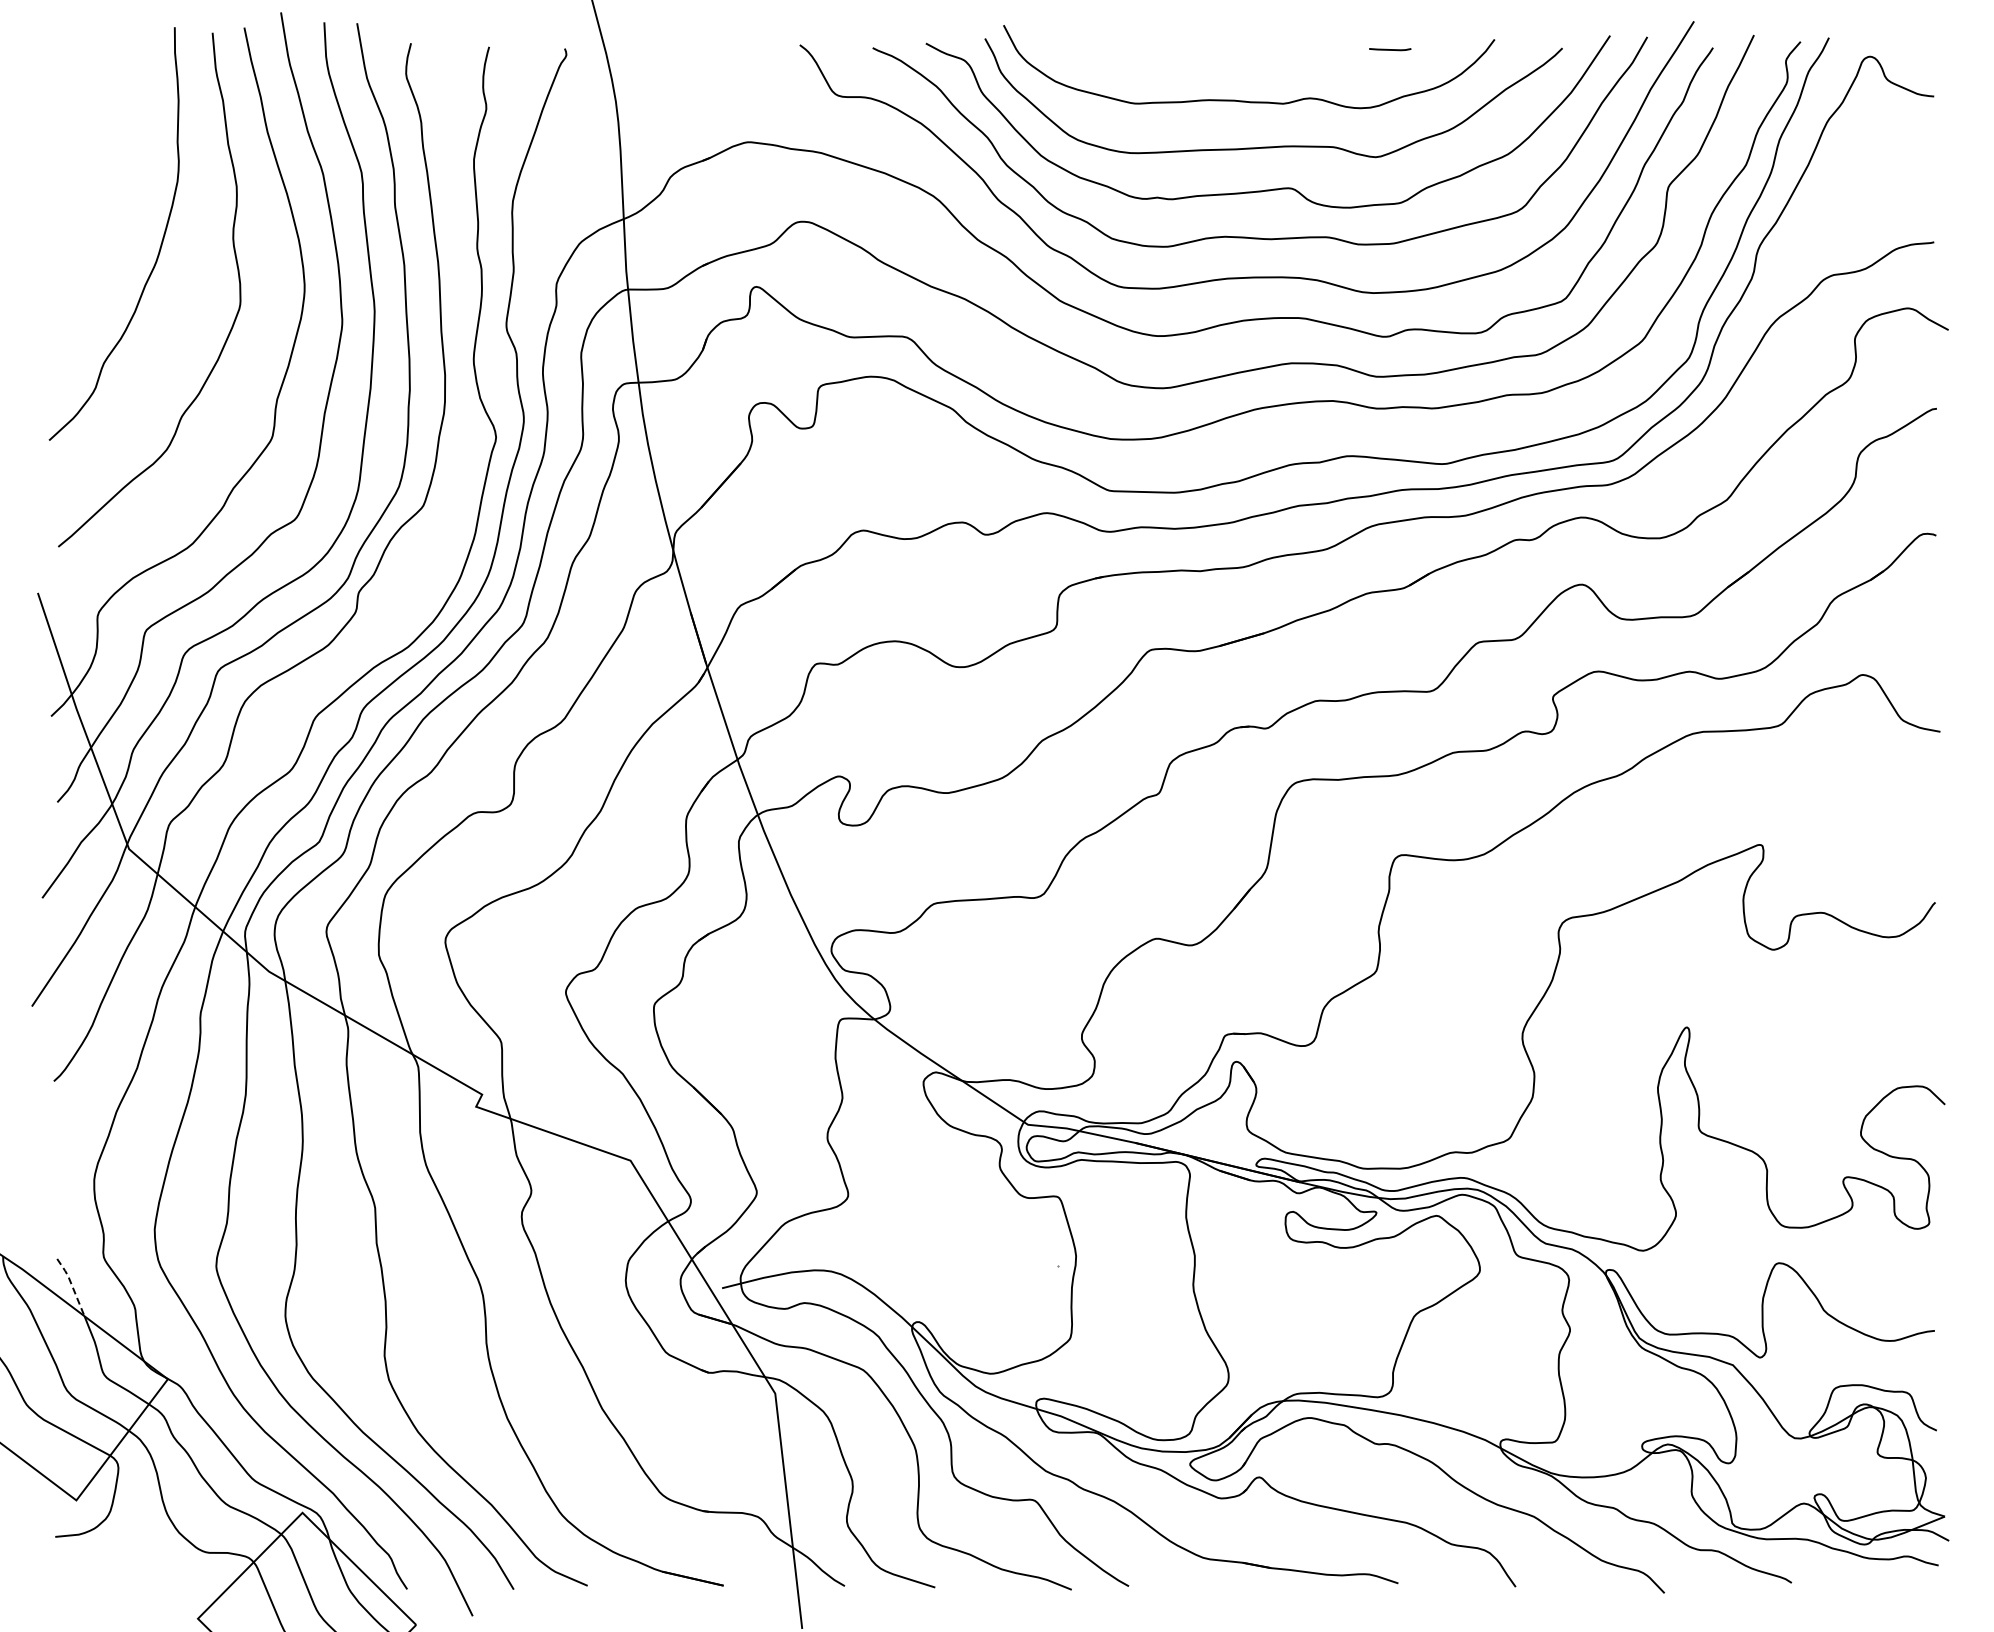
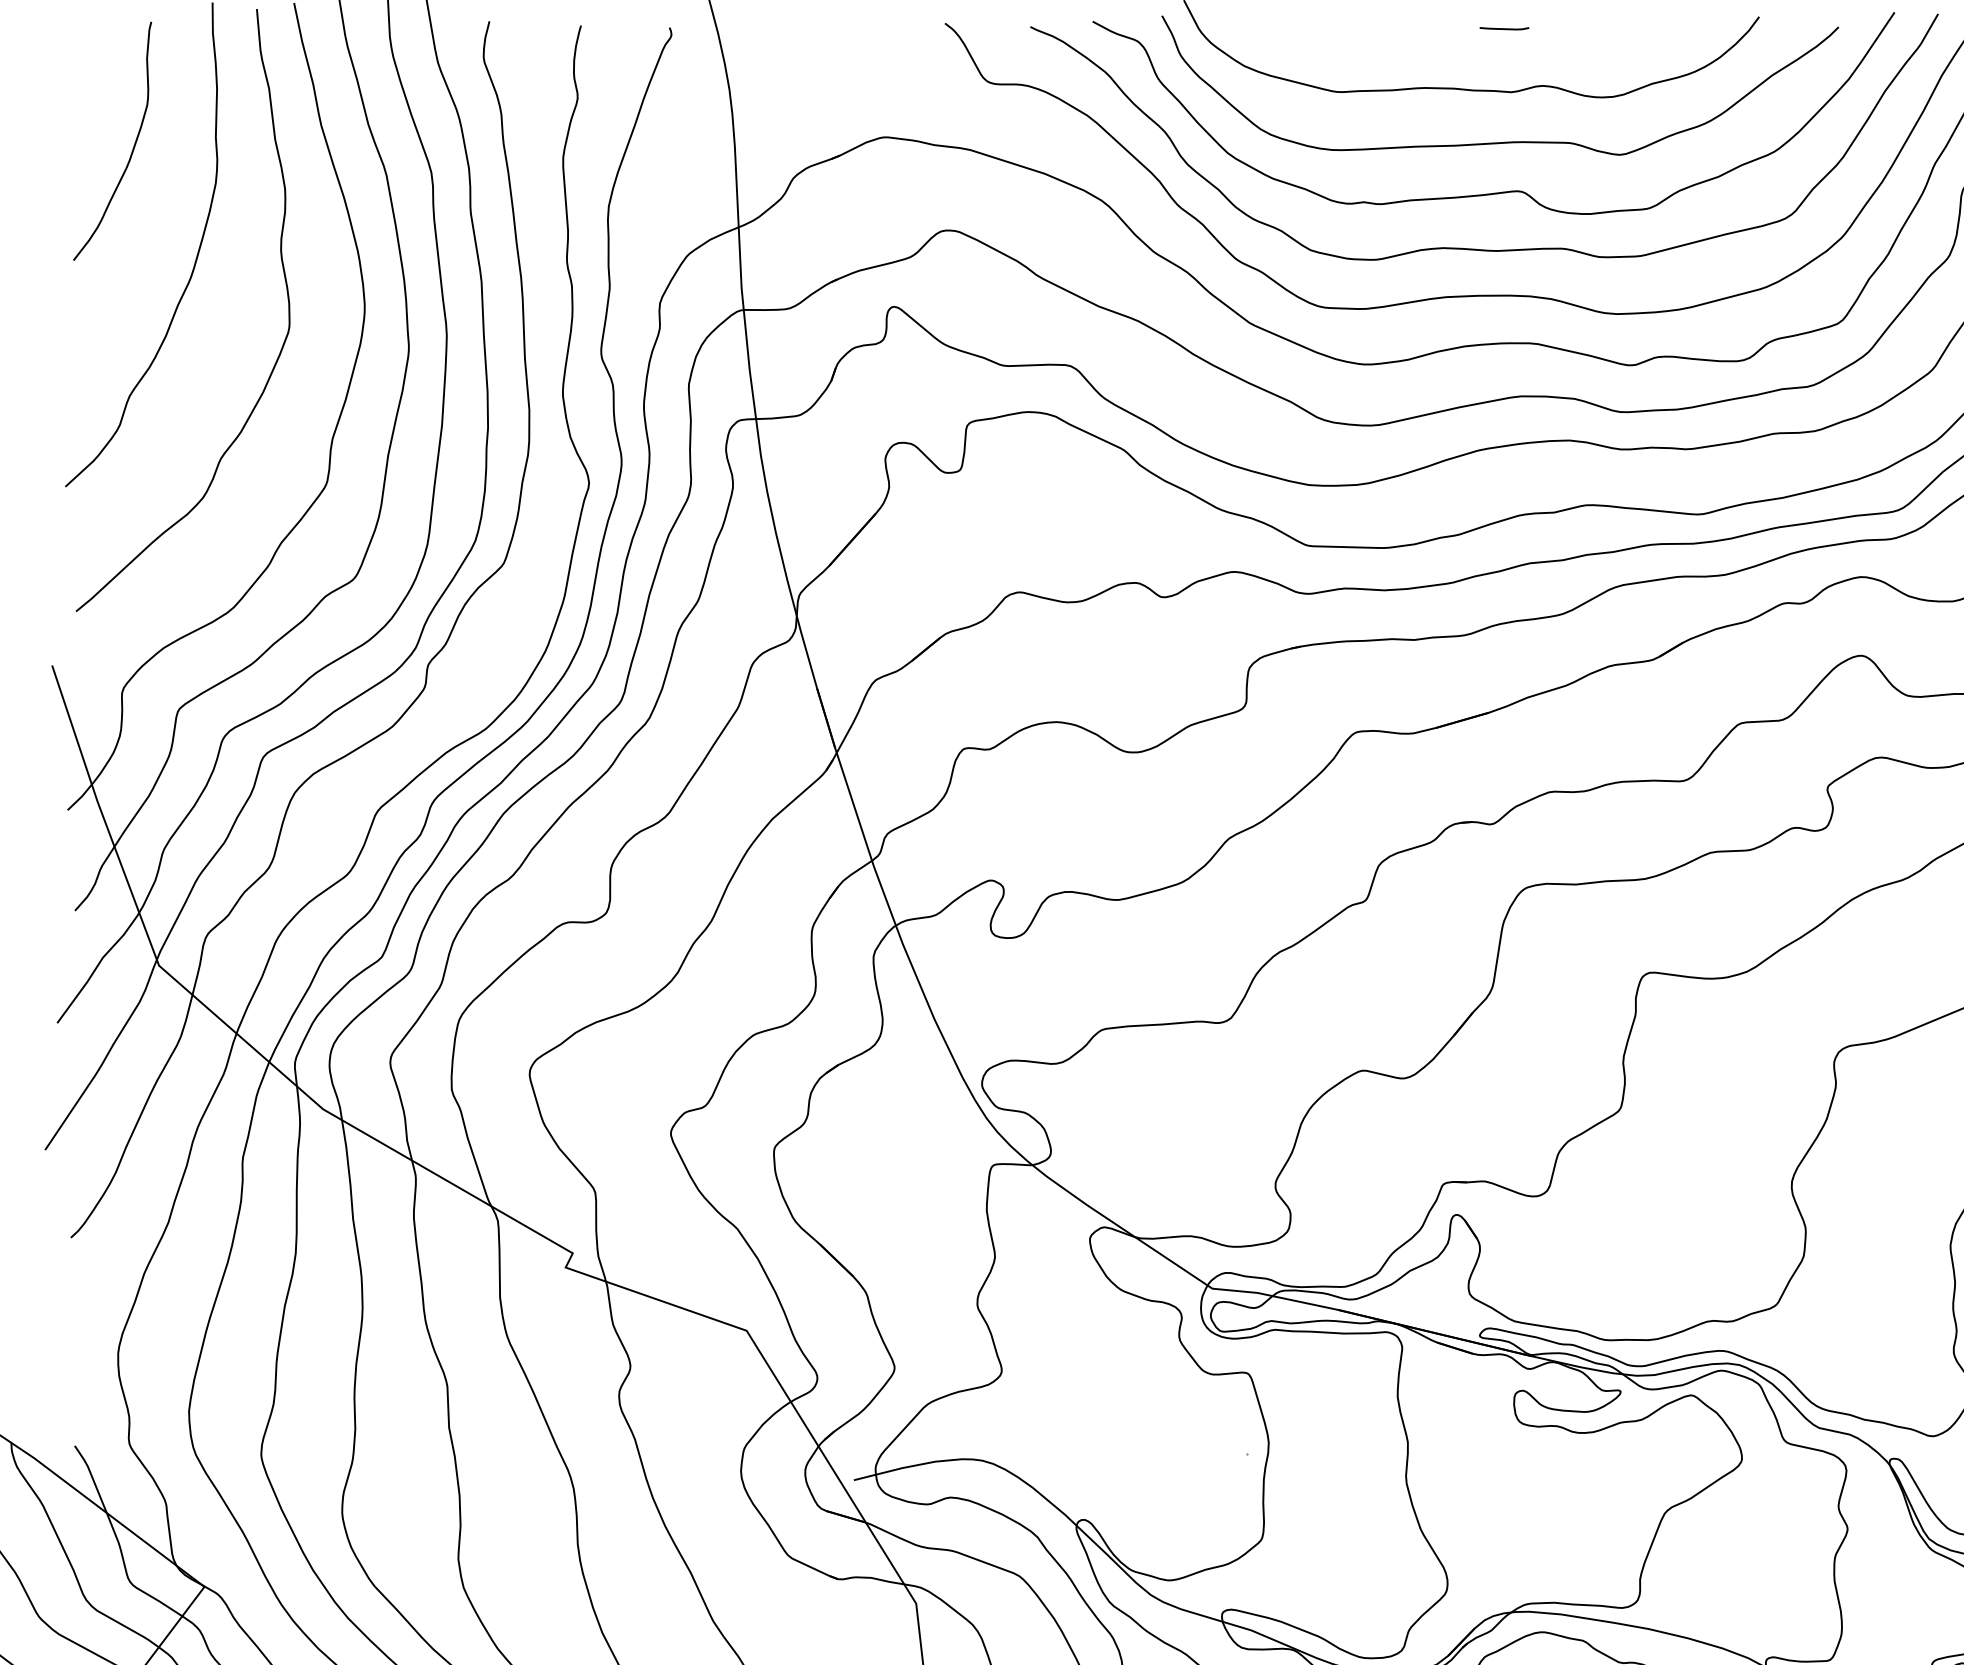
line: (1390, 49) -> (1504, 28), moved
curve: (106, 151) -> (132, 148), added
line: (72, 1285) -> (92, 1476), dashed -> solid

